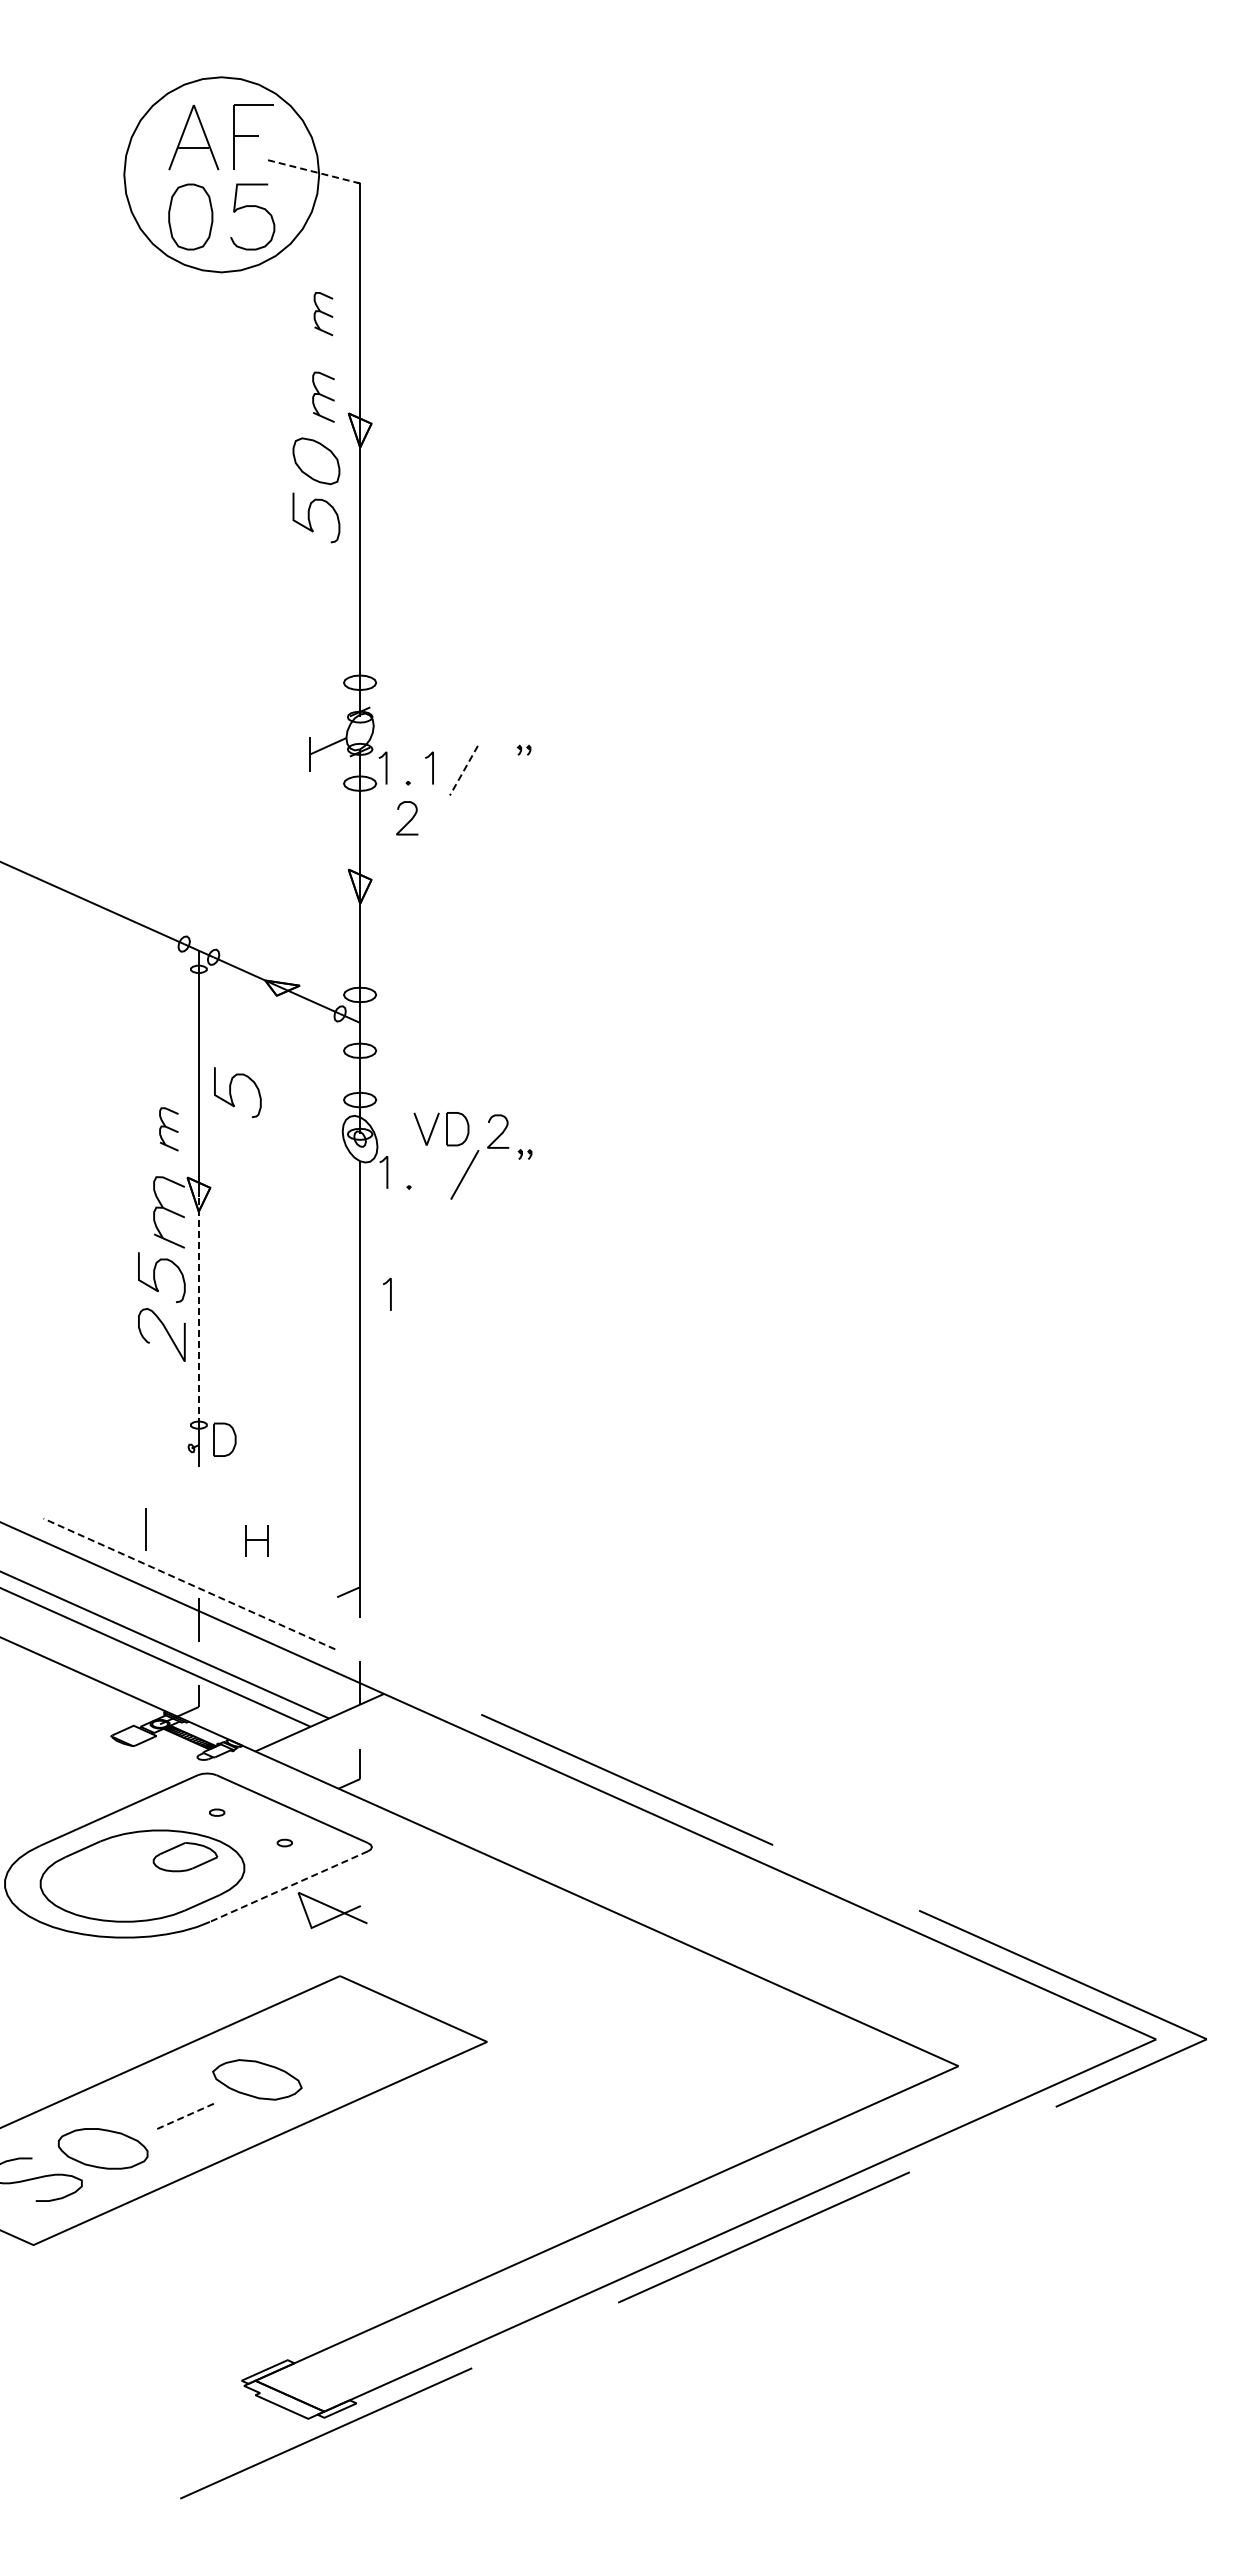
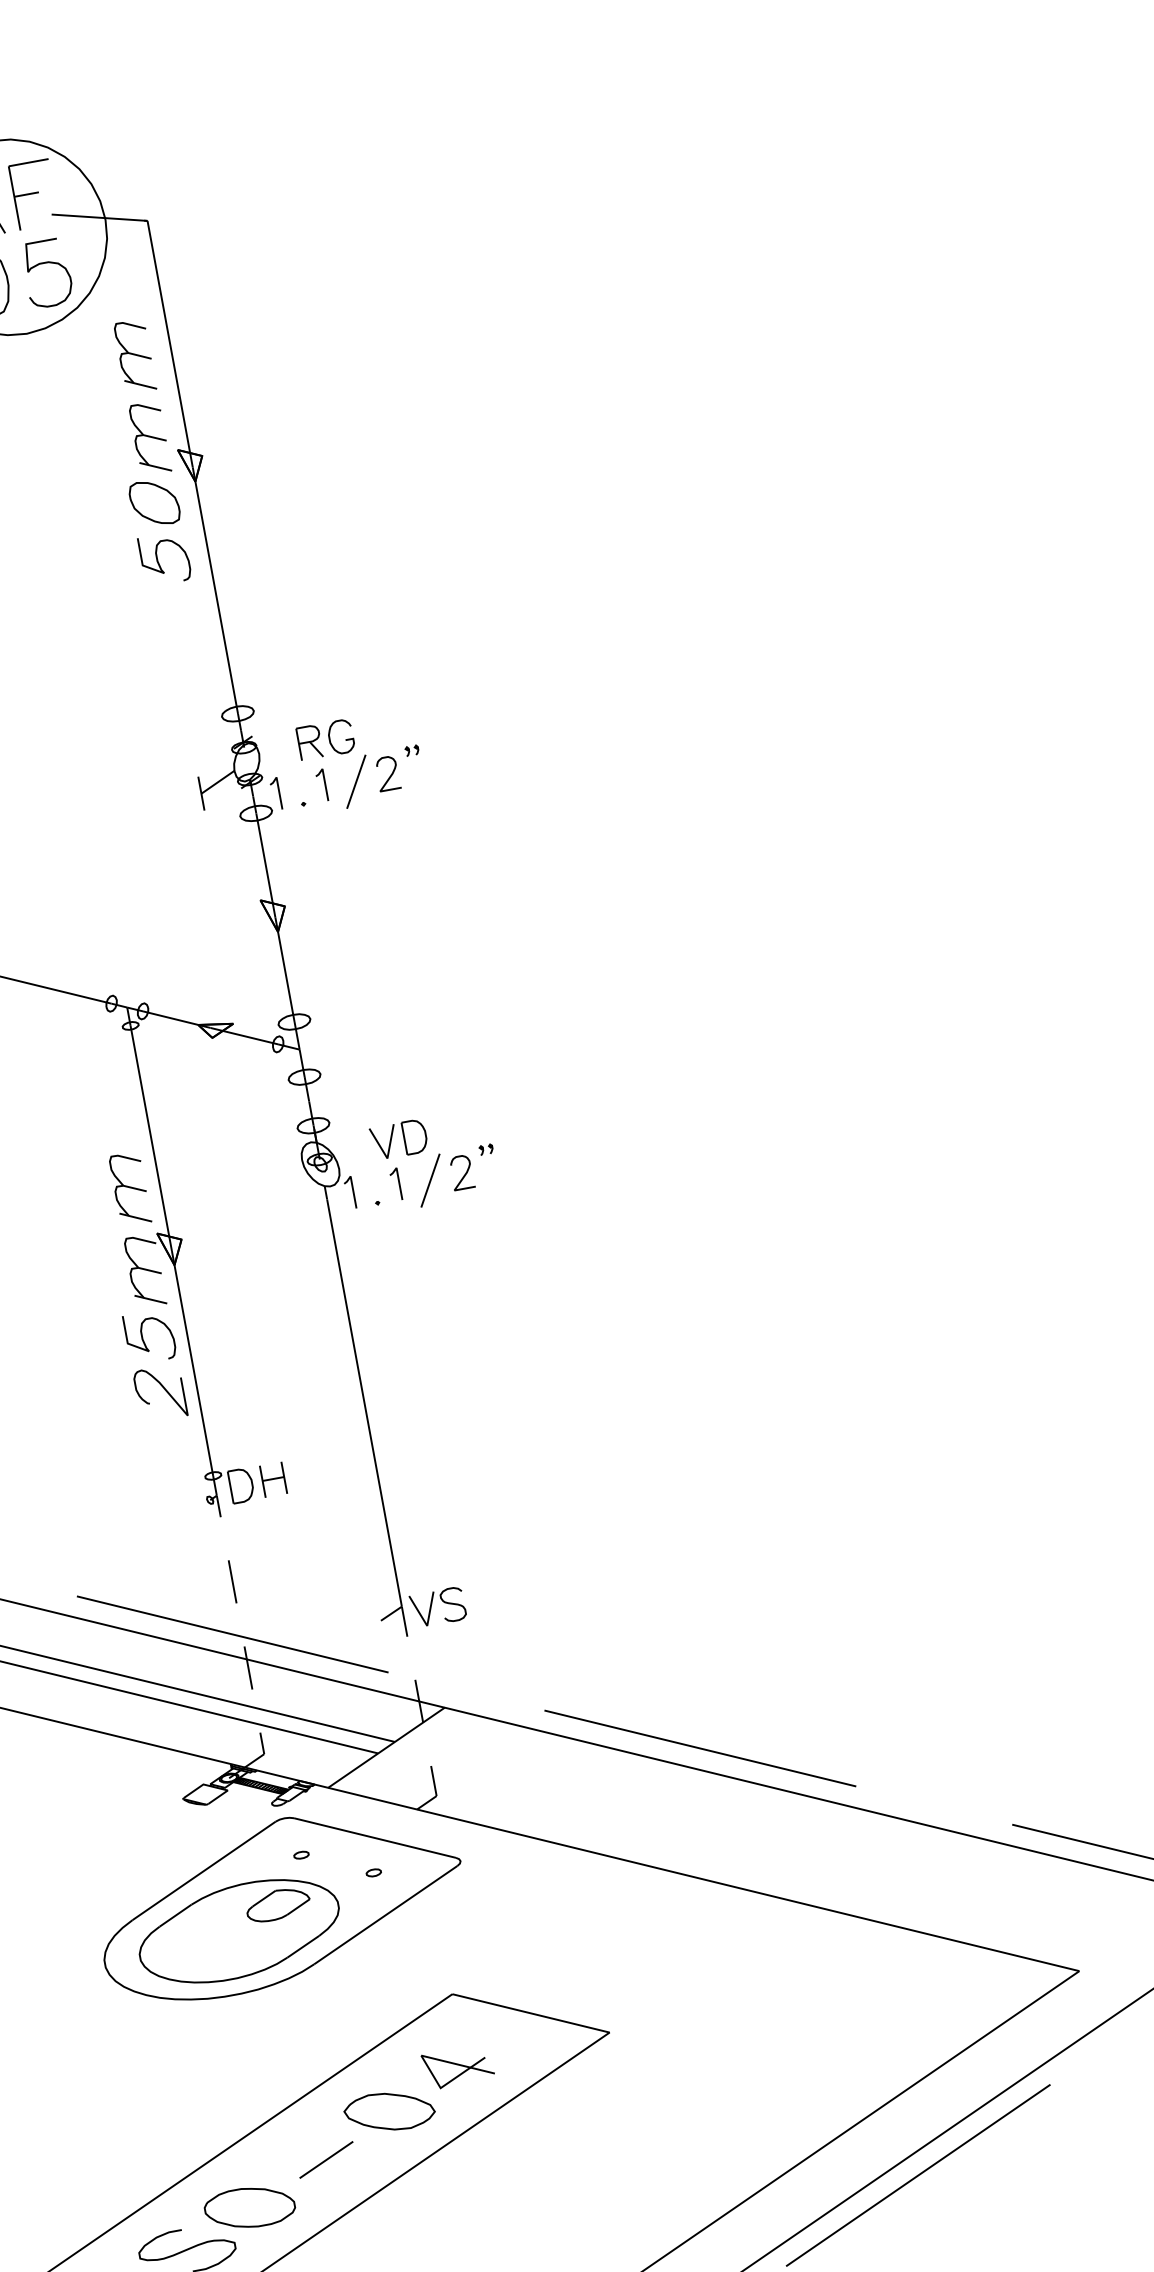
line: (313, 171) -> (99, 217), dashed -> solid
part: (323, 313) -> (134, 355), size x1.67
part: (323, 397) -> (150, 438), size x1.43
part: (441, 723) -> (325, 739), added
line: (463, 771) -> (356, 782), dashed -> solid
curve: (409, 820) -> (390, 775), moved
curve: (231, 1093) -> (185, 1142), removed
part: (168, 1129) -> (129, 1189), size x1.67
curve: (500, 1133) -> (464, 1174), moved
line: (390, 1293) -> (398, 1183), moved
line: (198, 1311) -> (192, 1363), dashed -> solid
line: (145, 1529) -> (232, 1581), moved
part: (256, 1540) -> (272, 1479), moved
line: (189, 1584) -> (232, 1634), dashed -> solid
part: (389, 1593) -> (431, 1607), added
line: (288, 1886) -> (385, 1915), dashed -> solid
part: (332, 1910) -> (458, 2067), moved
line: (187, 2115) -> (327, 2159), dashed -> solid

